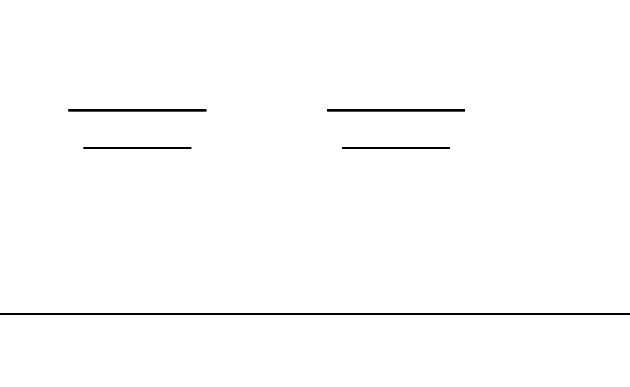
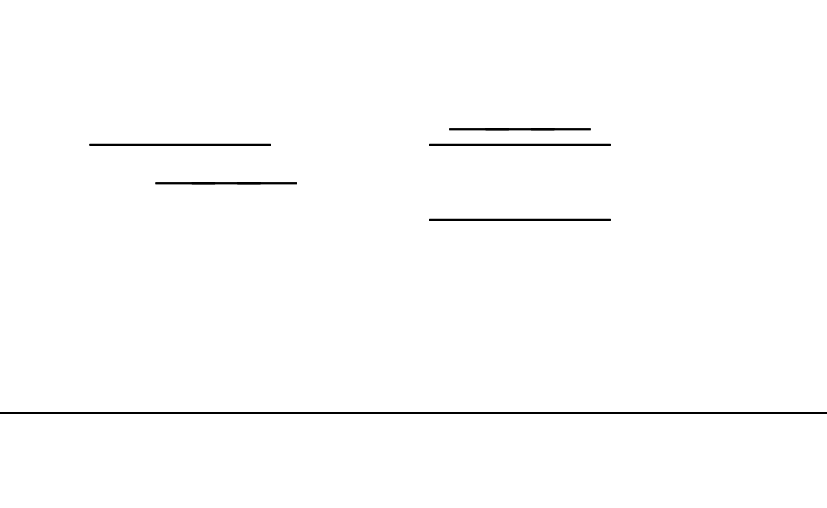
line: (136, 148) -> (225, 183), moved
line: (395, 148) -> (519, 129), moved
circle: (395, 167) -> (519, 219), added

